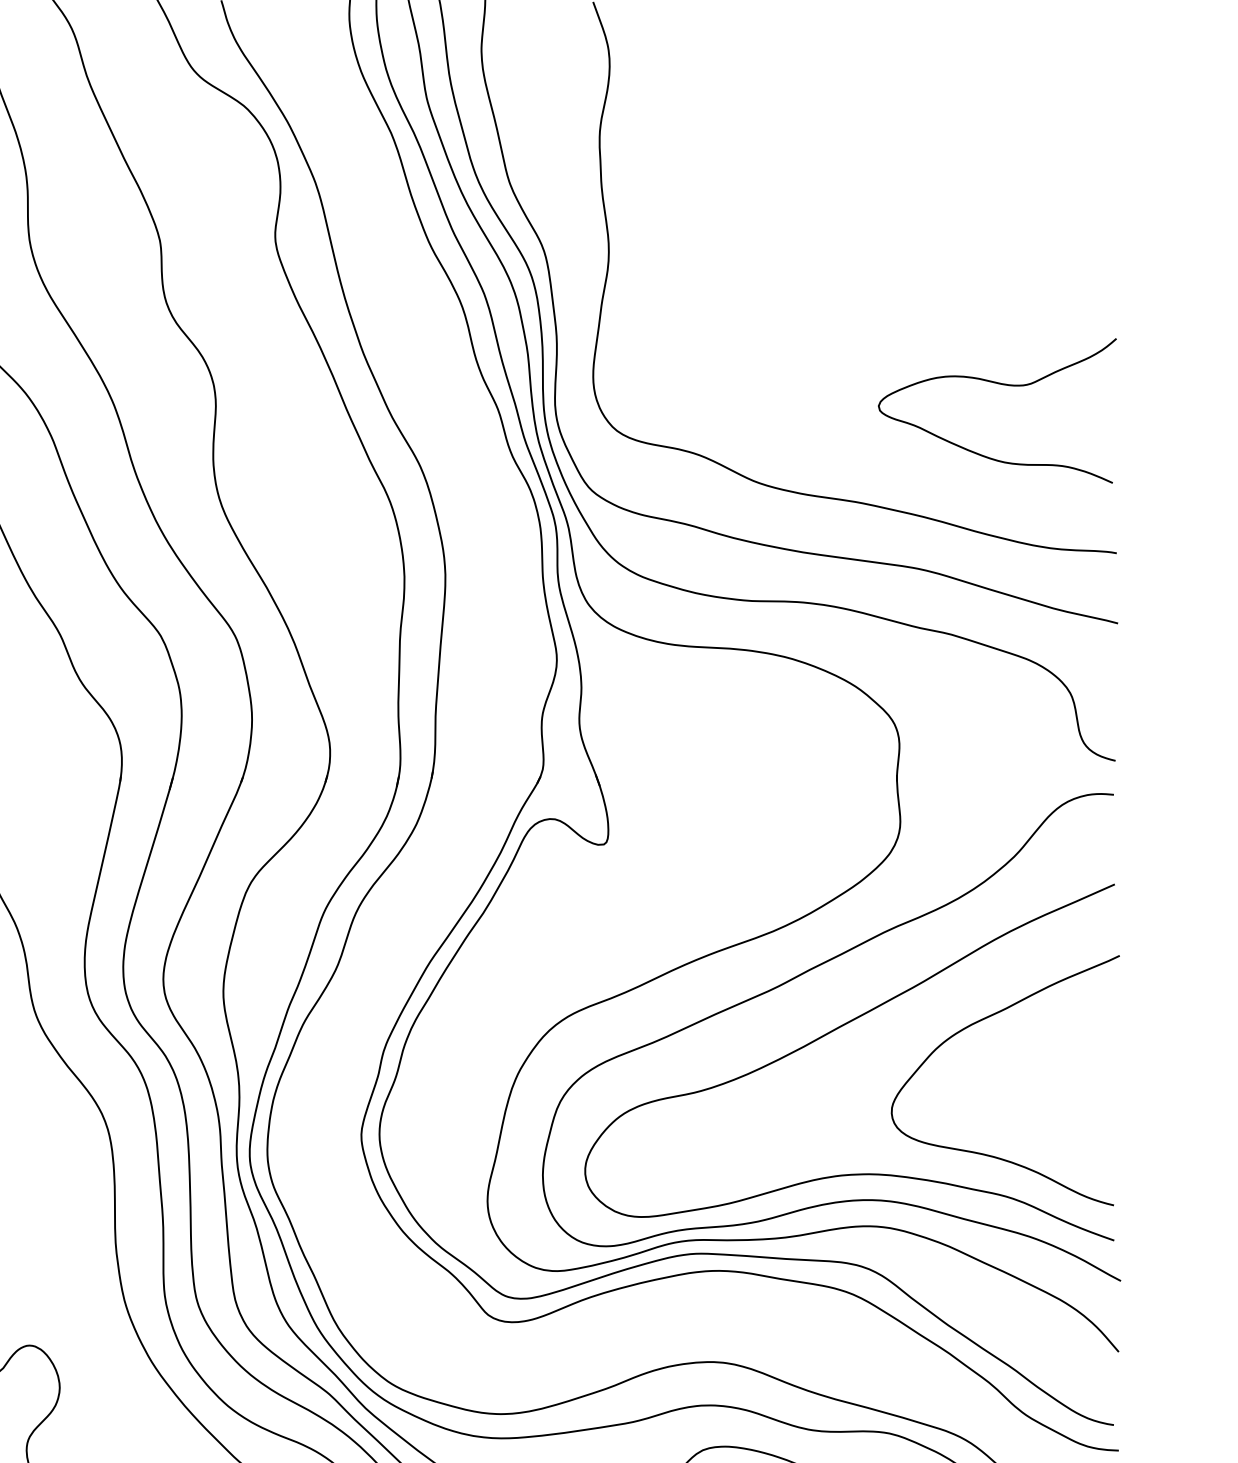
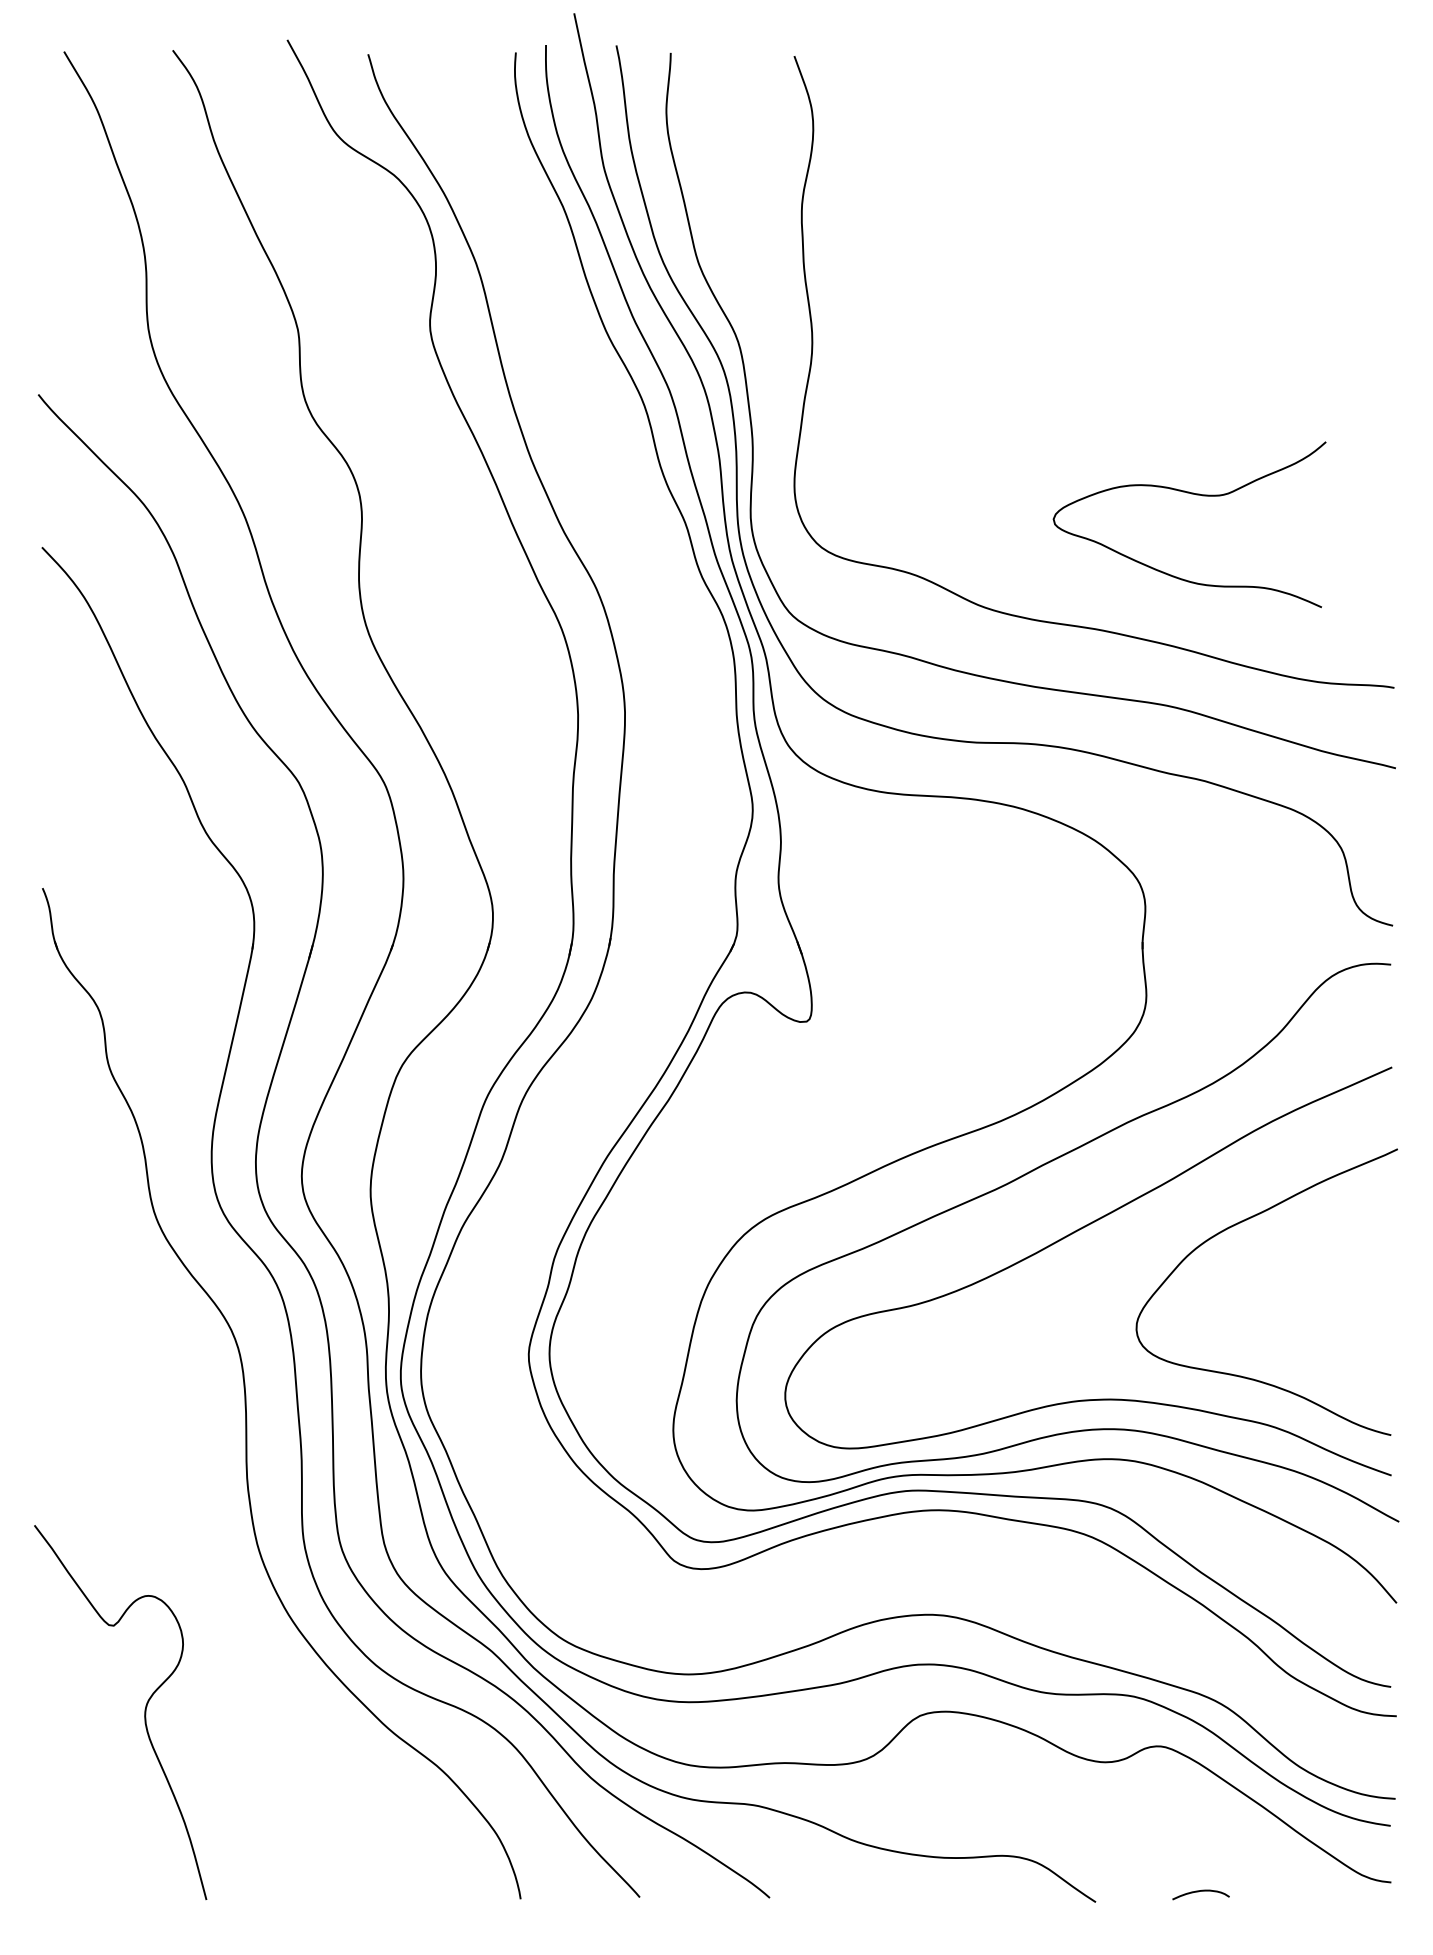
curve: (1003, 385) -> (1196, 495), moved

